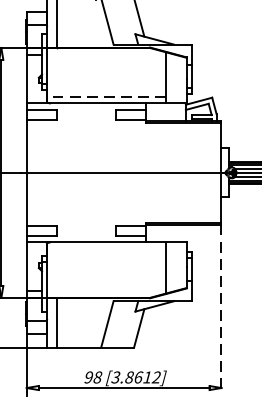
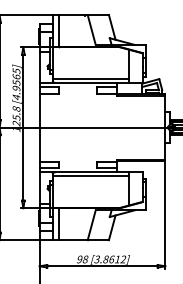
line: (105, 96) -> (90, 78), dashed -> solid
line: (105, 248) -> (90, 176), added
line: (221, 307) -> (165, 214), dashed -> solid

